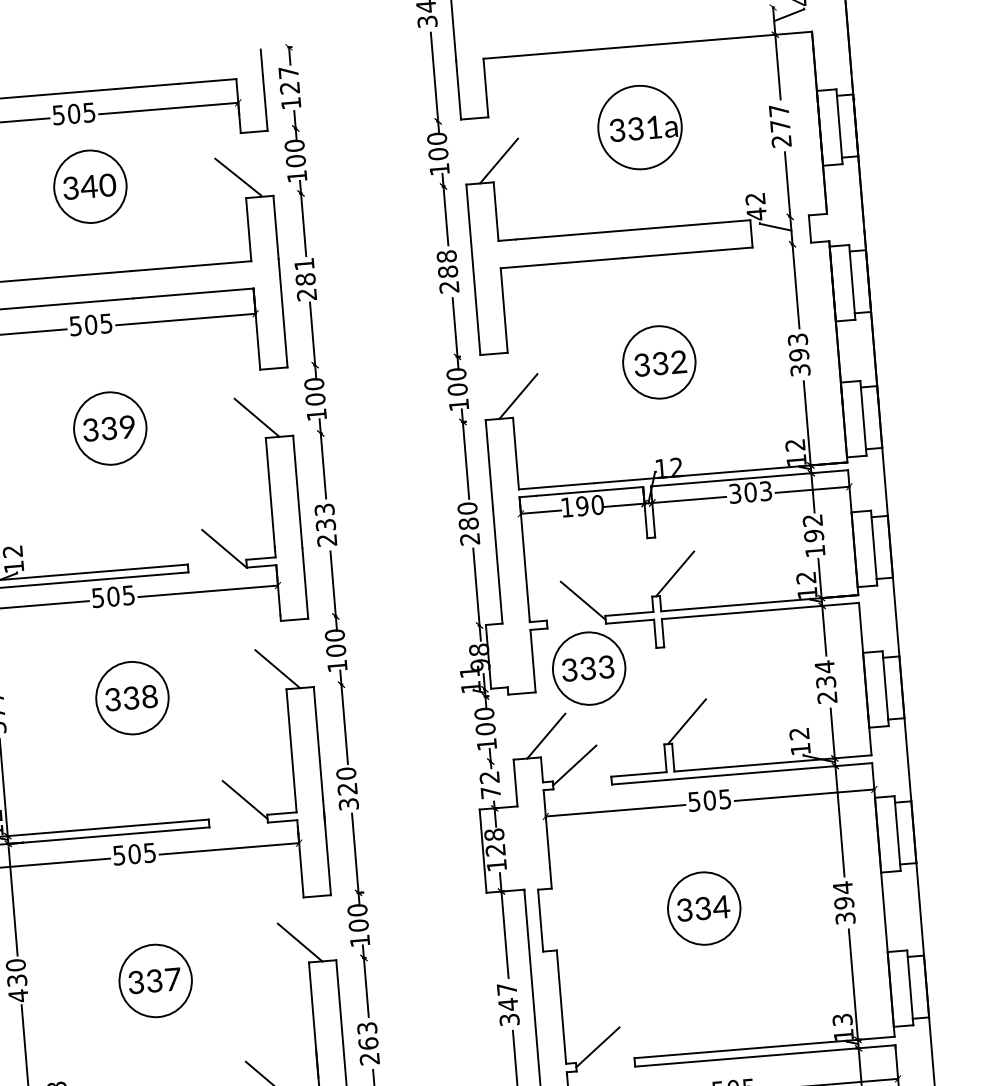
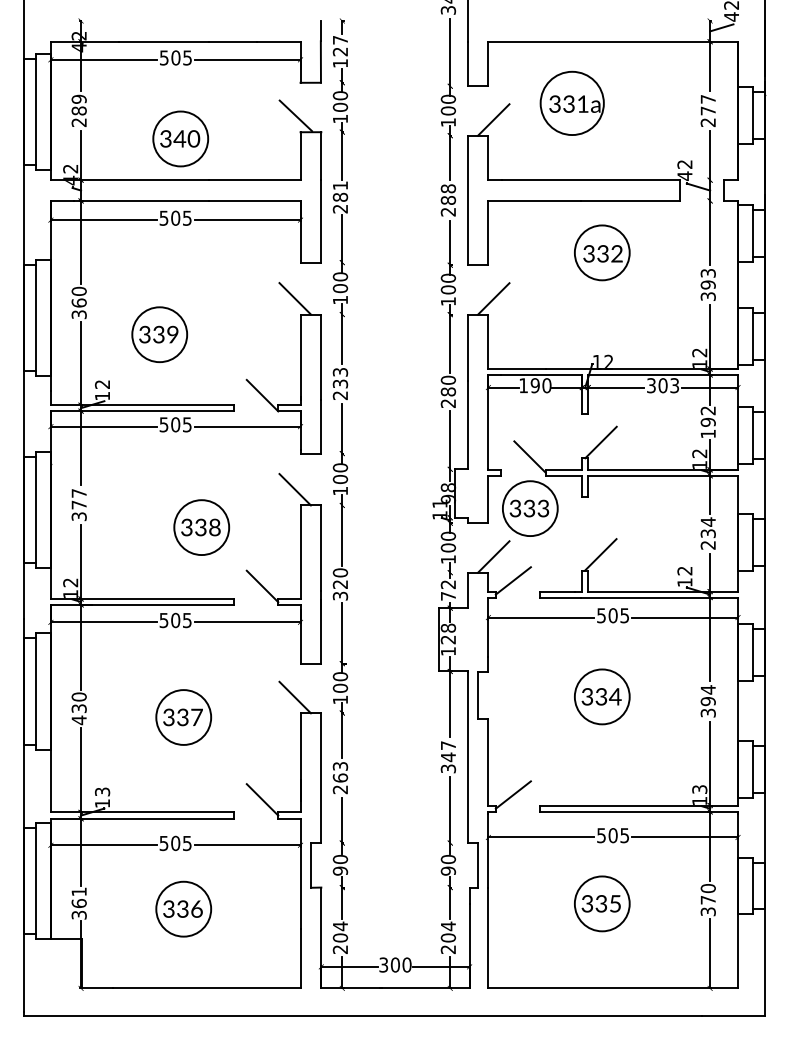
part: (638, 126) -> (571, 102), moved
part: (90, 186) -> (180, 138), moved
part: (659, 361) -> (602, 252), moved
part: (109, 428) -> (159, 334), moved
part: (132, 698) -> (201, 527), moved

